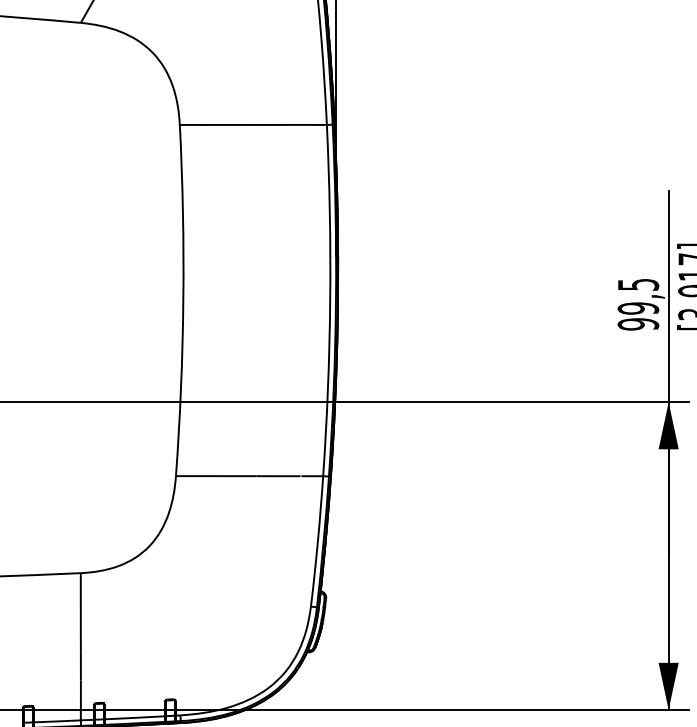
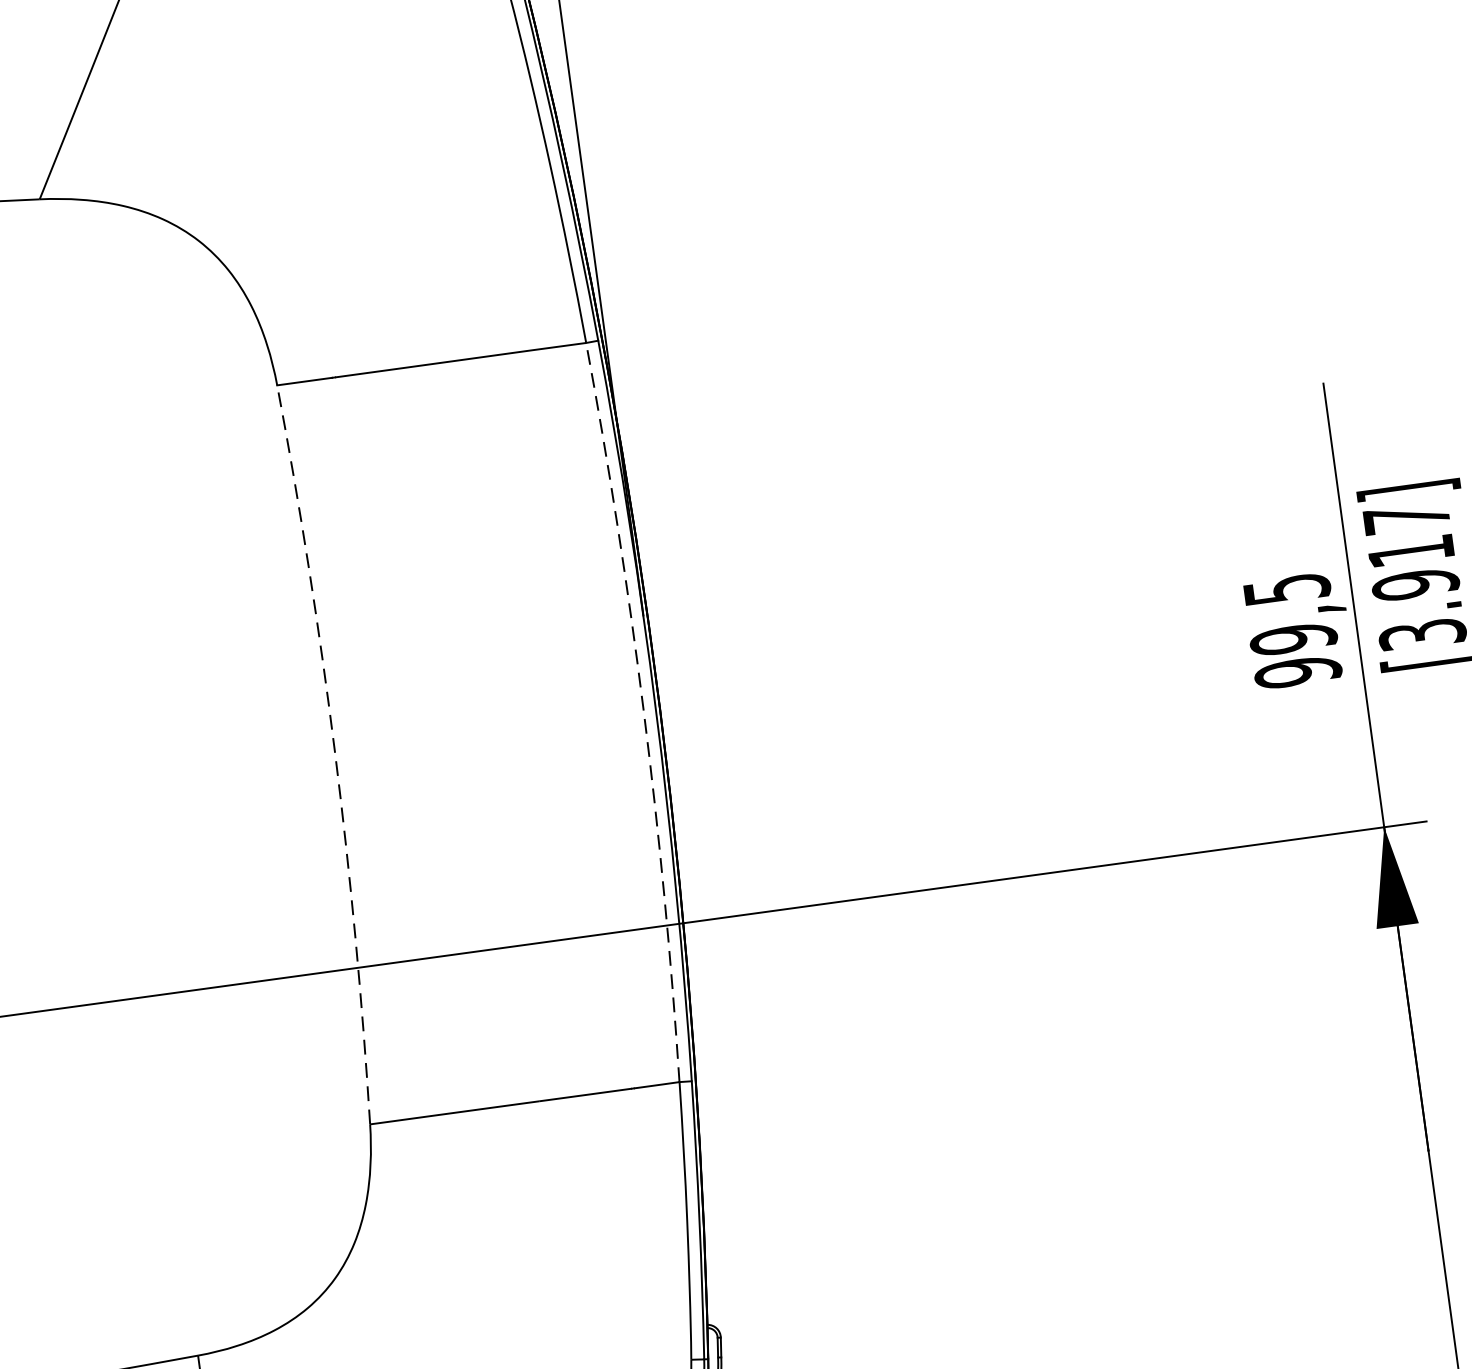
arc: (183, 300) -> (335, 753), solid -> dashed
arc: (330, 300) -> (644, 710), solid -> dashed

